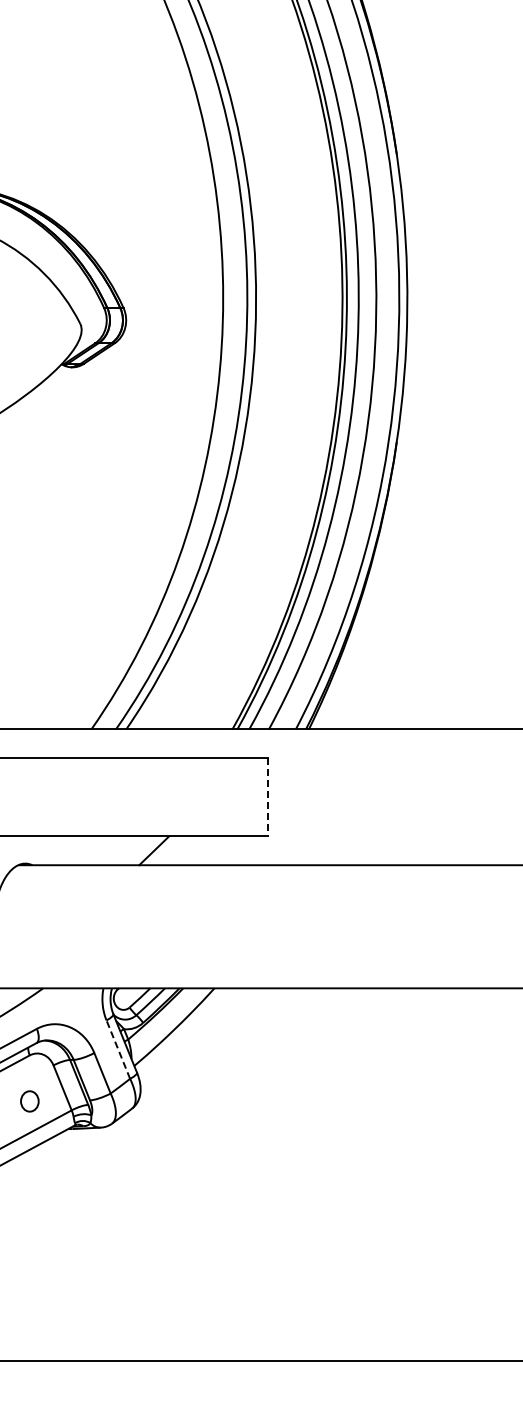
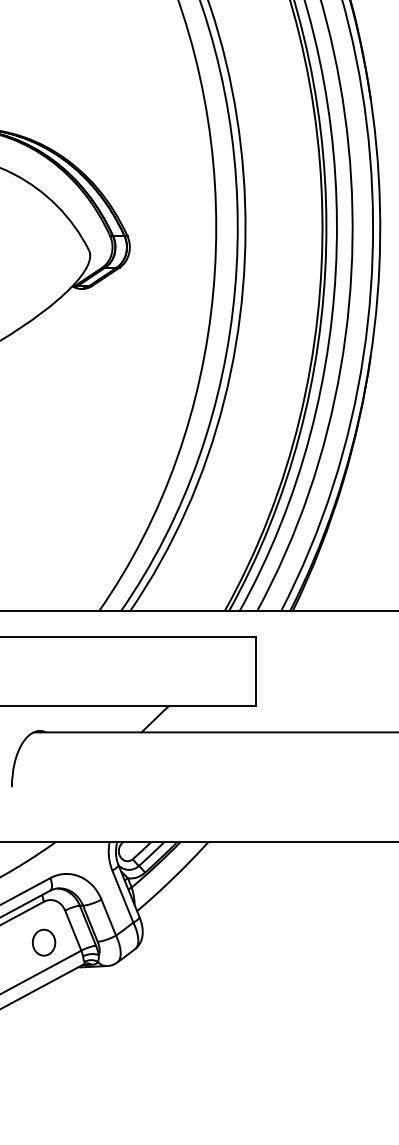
line: (267, 797) -> (255, 672), dashed -> solid
line: (118, 1049) -> (123, 896), dashed -> solid
part: (29, 1101) -> (43, 942), size x1.43

